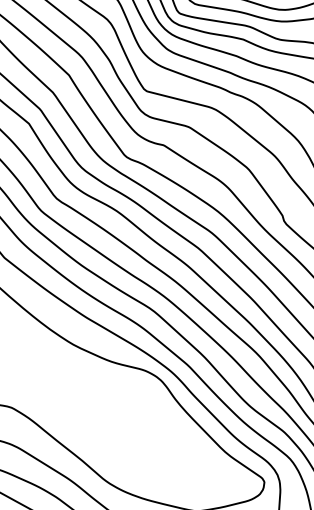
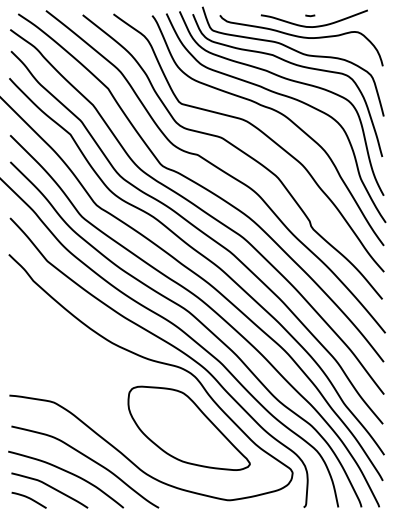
part: (154, 434) -> (188, 427), added

